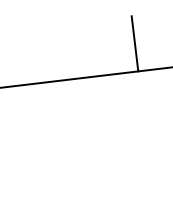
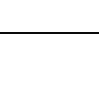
line: (134, 43) -> (58, 20), removed

